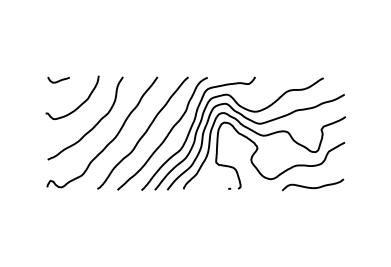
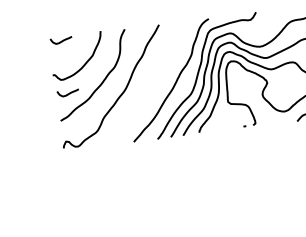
curve: (58, 133) -> (68, 93), added
curve: (143, 133) -> (152, 82), removed

